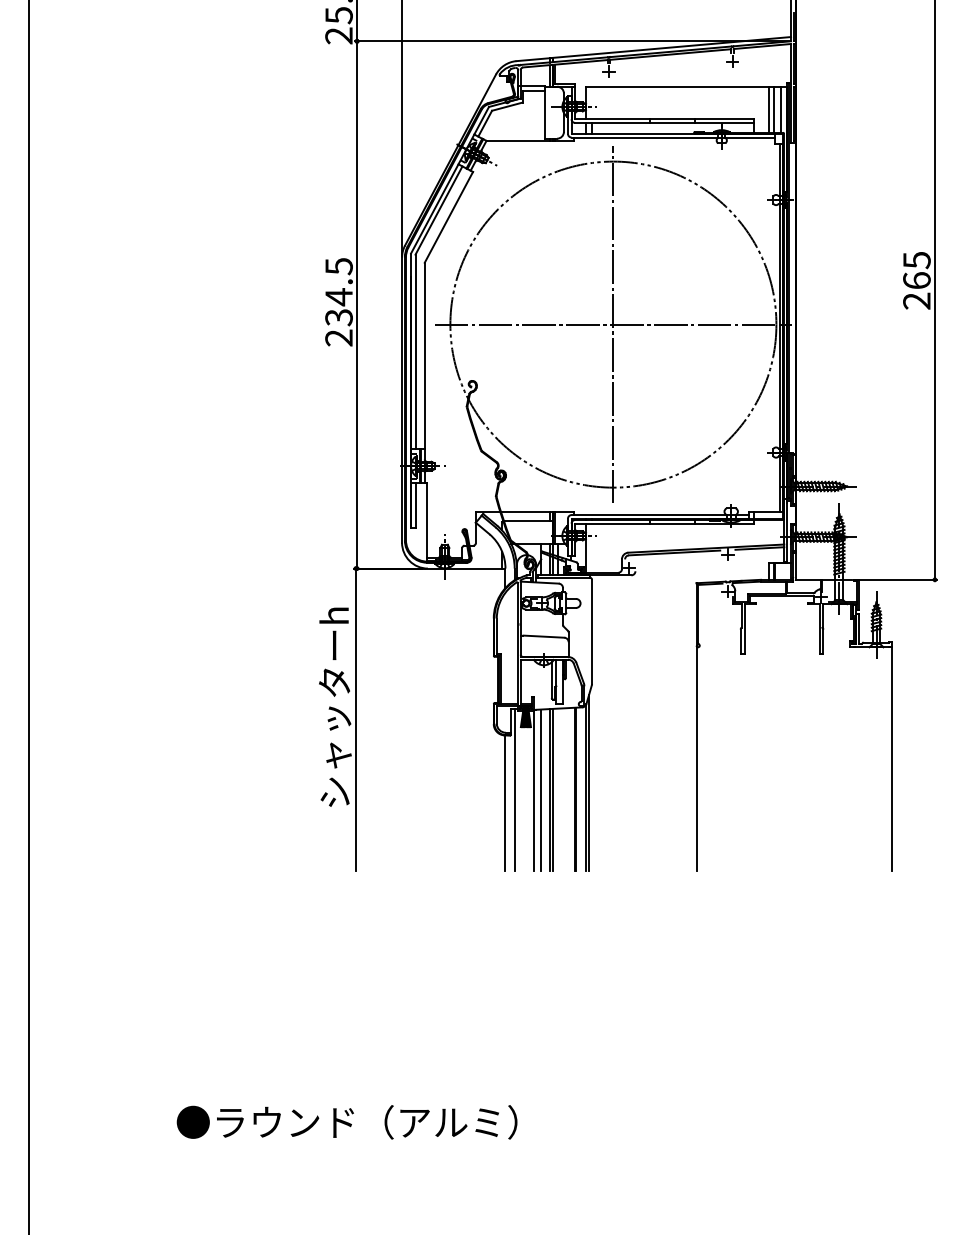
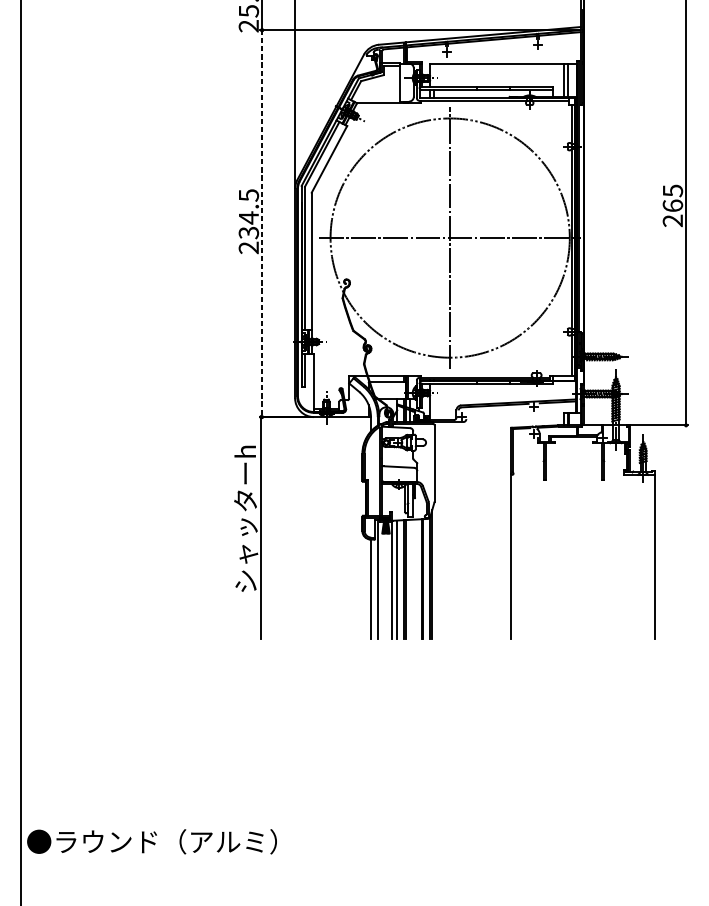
line: (780, 109) -> (572, 80), removed
line: (357, 304) -> (262, 223), solid -> dashed
text: (346, 1122) -> (151, 841), moved

